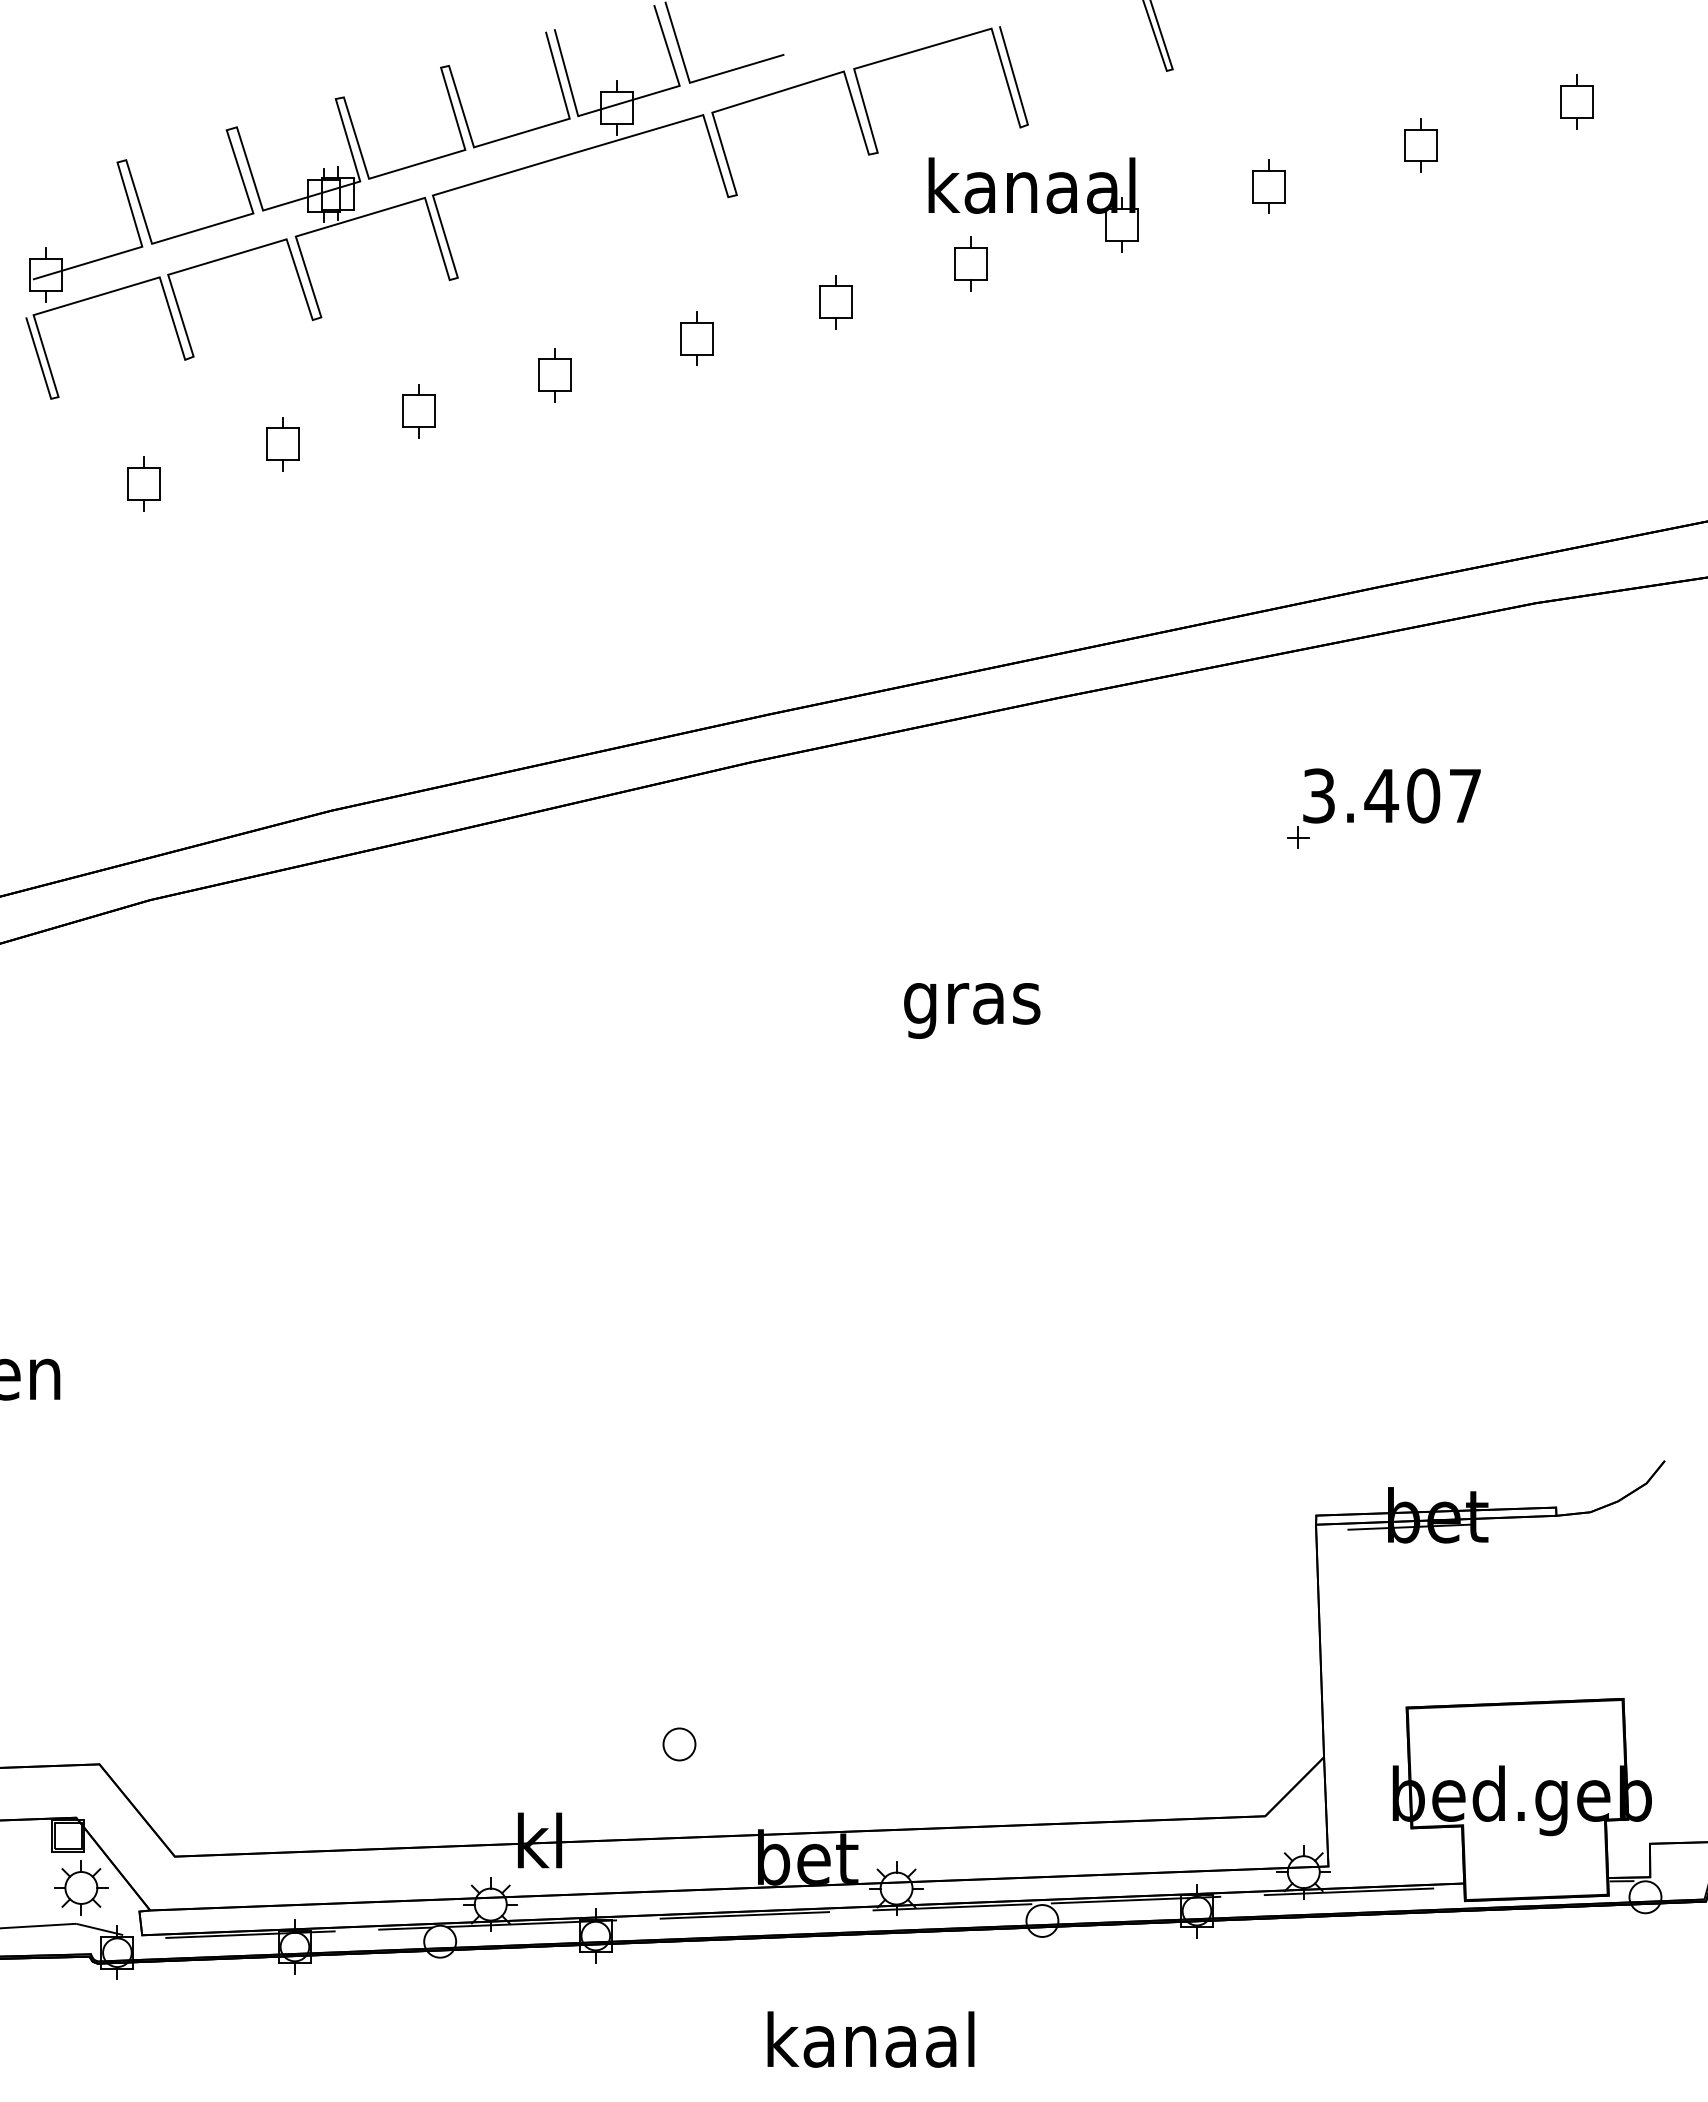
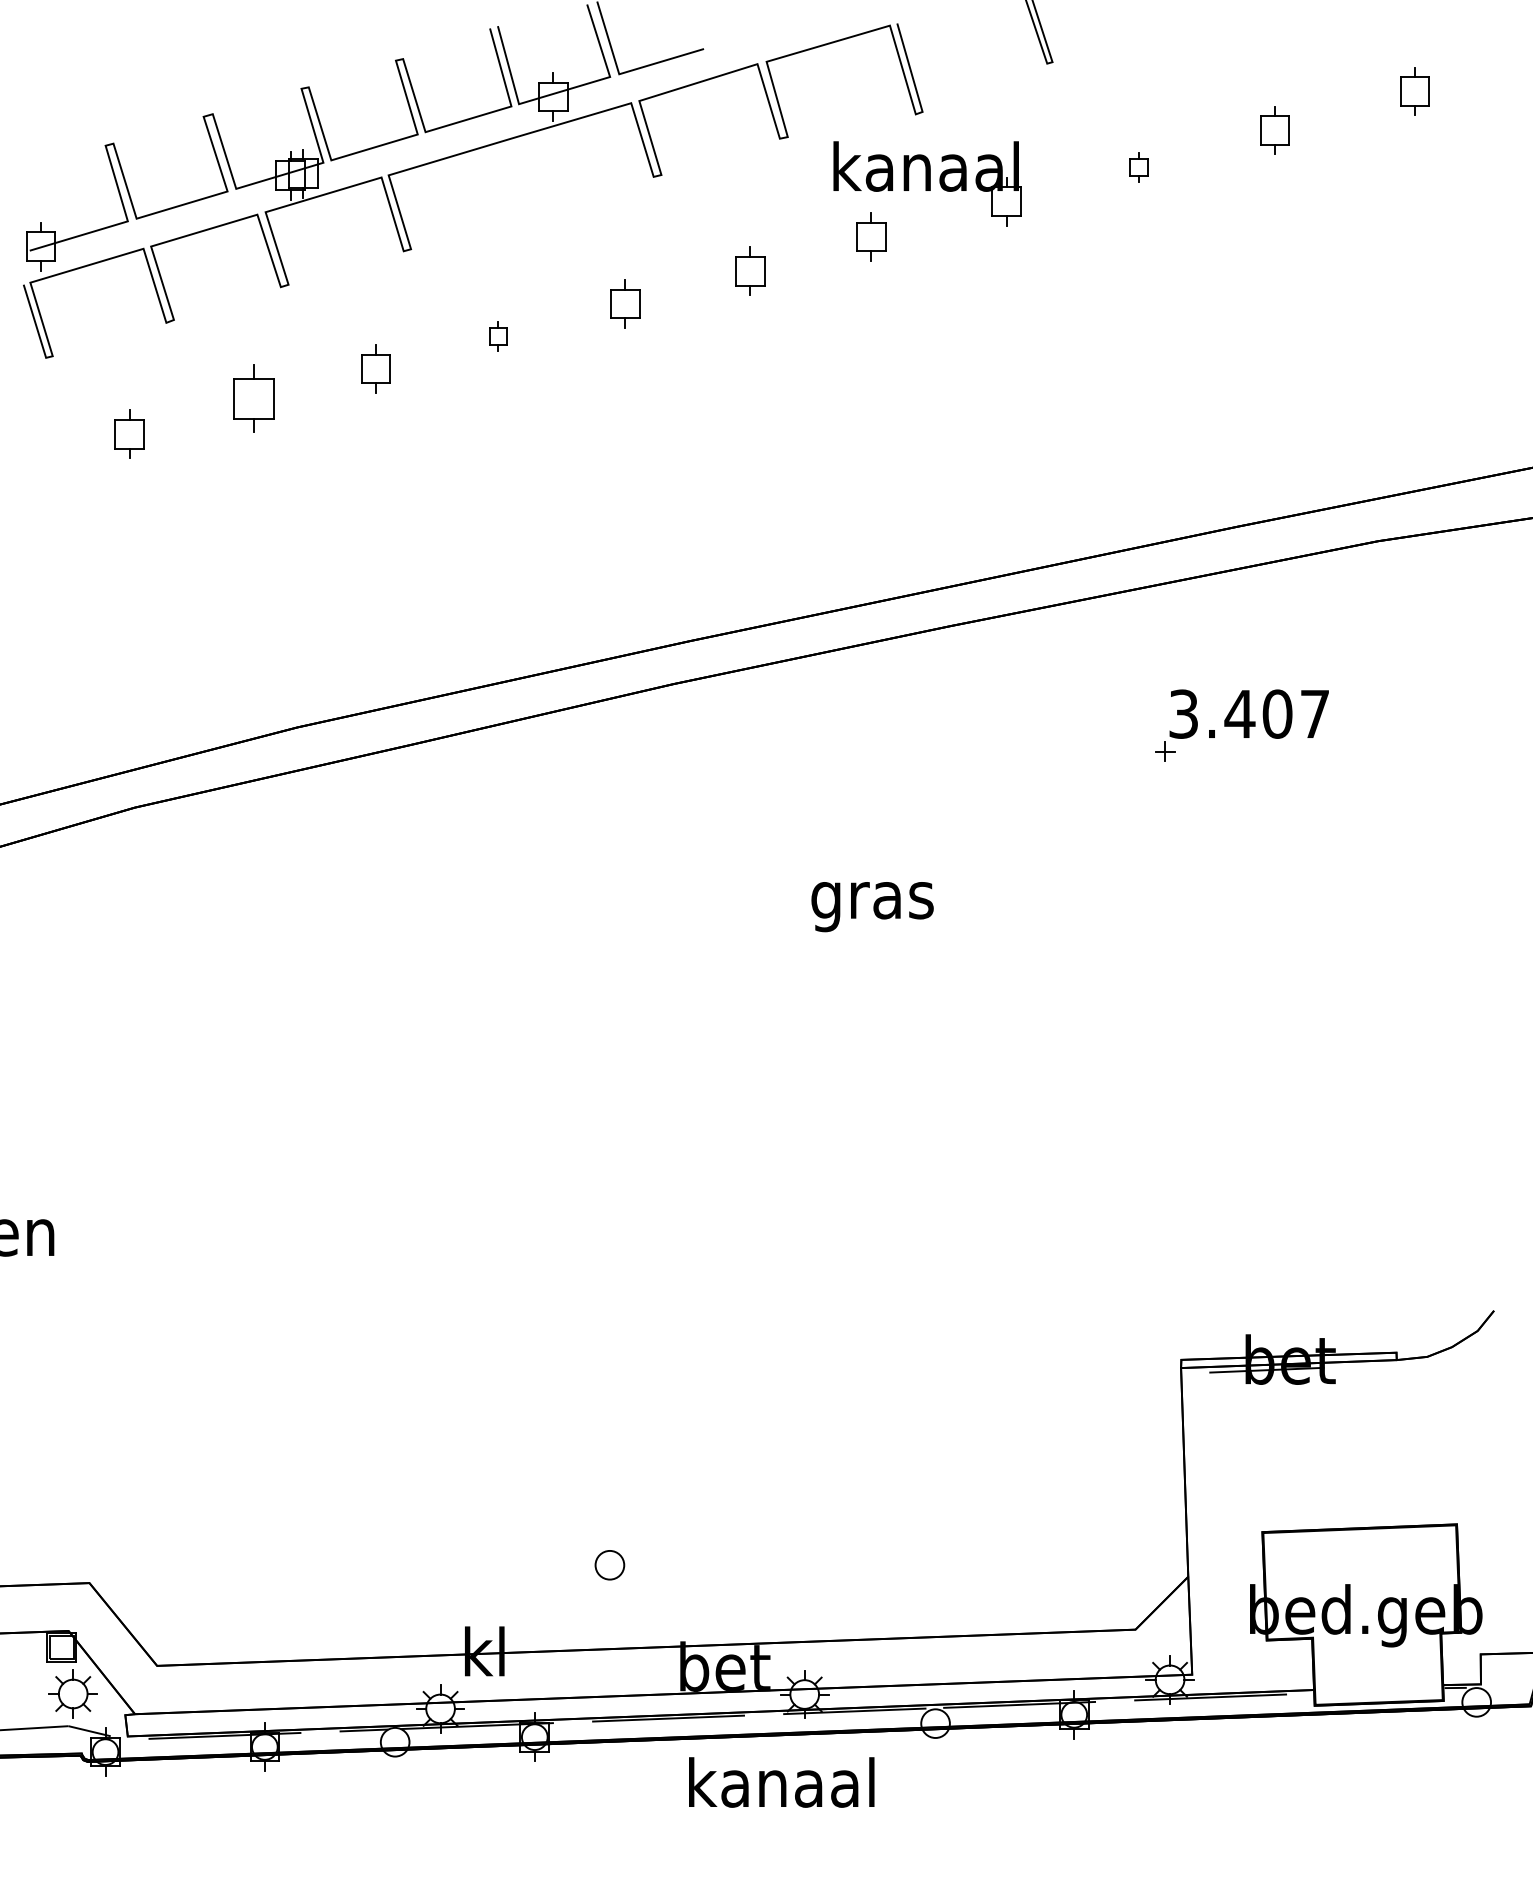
part: (1268, 186) -> (1138, 167), size x0.6
part: (554, 375) -> (497, 336), size x0.6
part: (282, 444) -> (253, 398), size x1.4
text: (870, 2039) -> (781, 1782), moved

